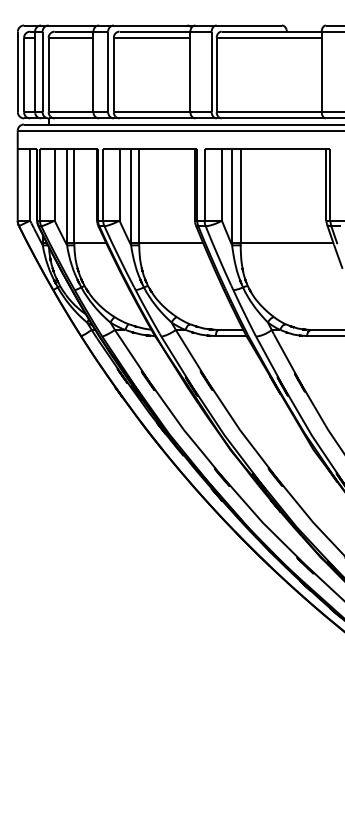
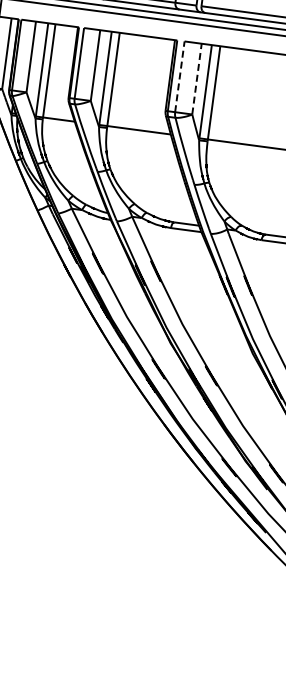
line: (204, 184) -> (179, 76), solid -> dashed
line: (221, 184) -> (196, 78), solid -> dashed

